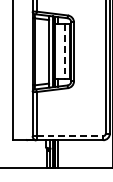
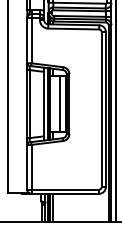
line: (64, 52) -> (59, 104), dashed -> solid
line: (70, 135) -> (65, 189), dashed -> solid

